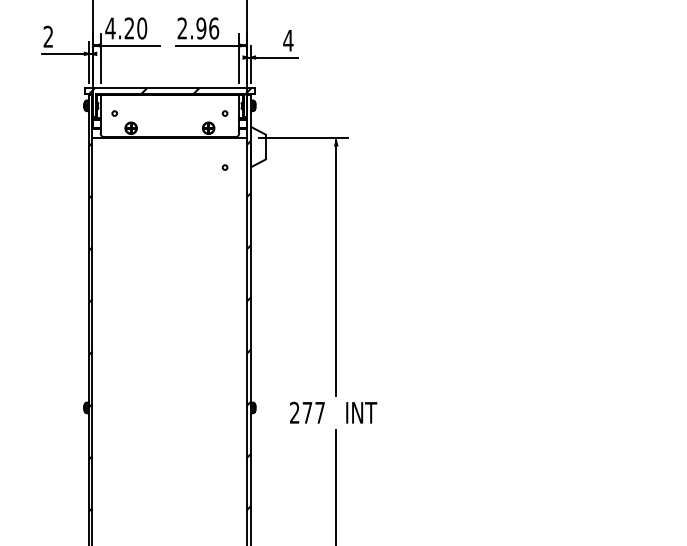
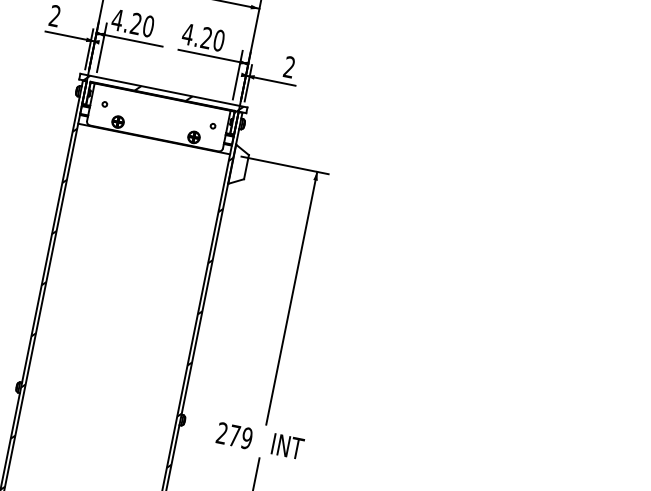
text: (198, 28) -> (203, 37), 2.96 -> 4.20
text: (288, 40) -> (289, 67), 4 -> 2
circle: (224, 167) -> (201, 178), removed
text: (320, 412) -> (247, 438), 277 -> 279

